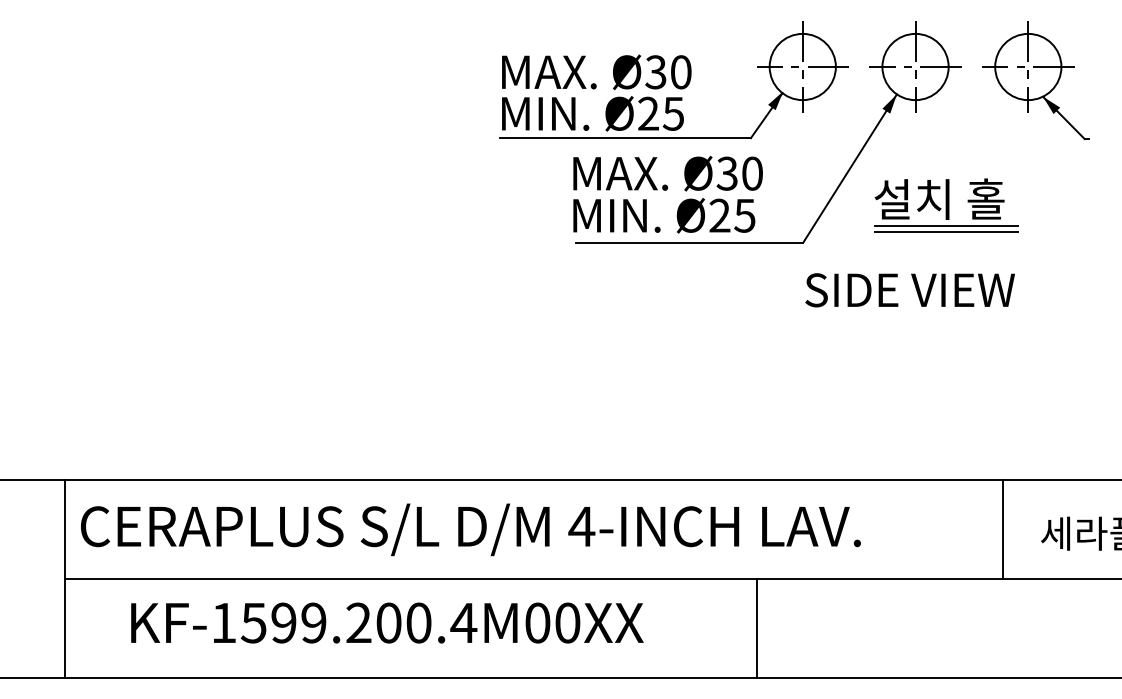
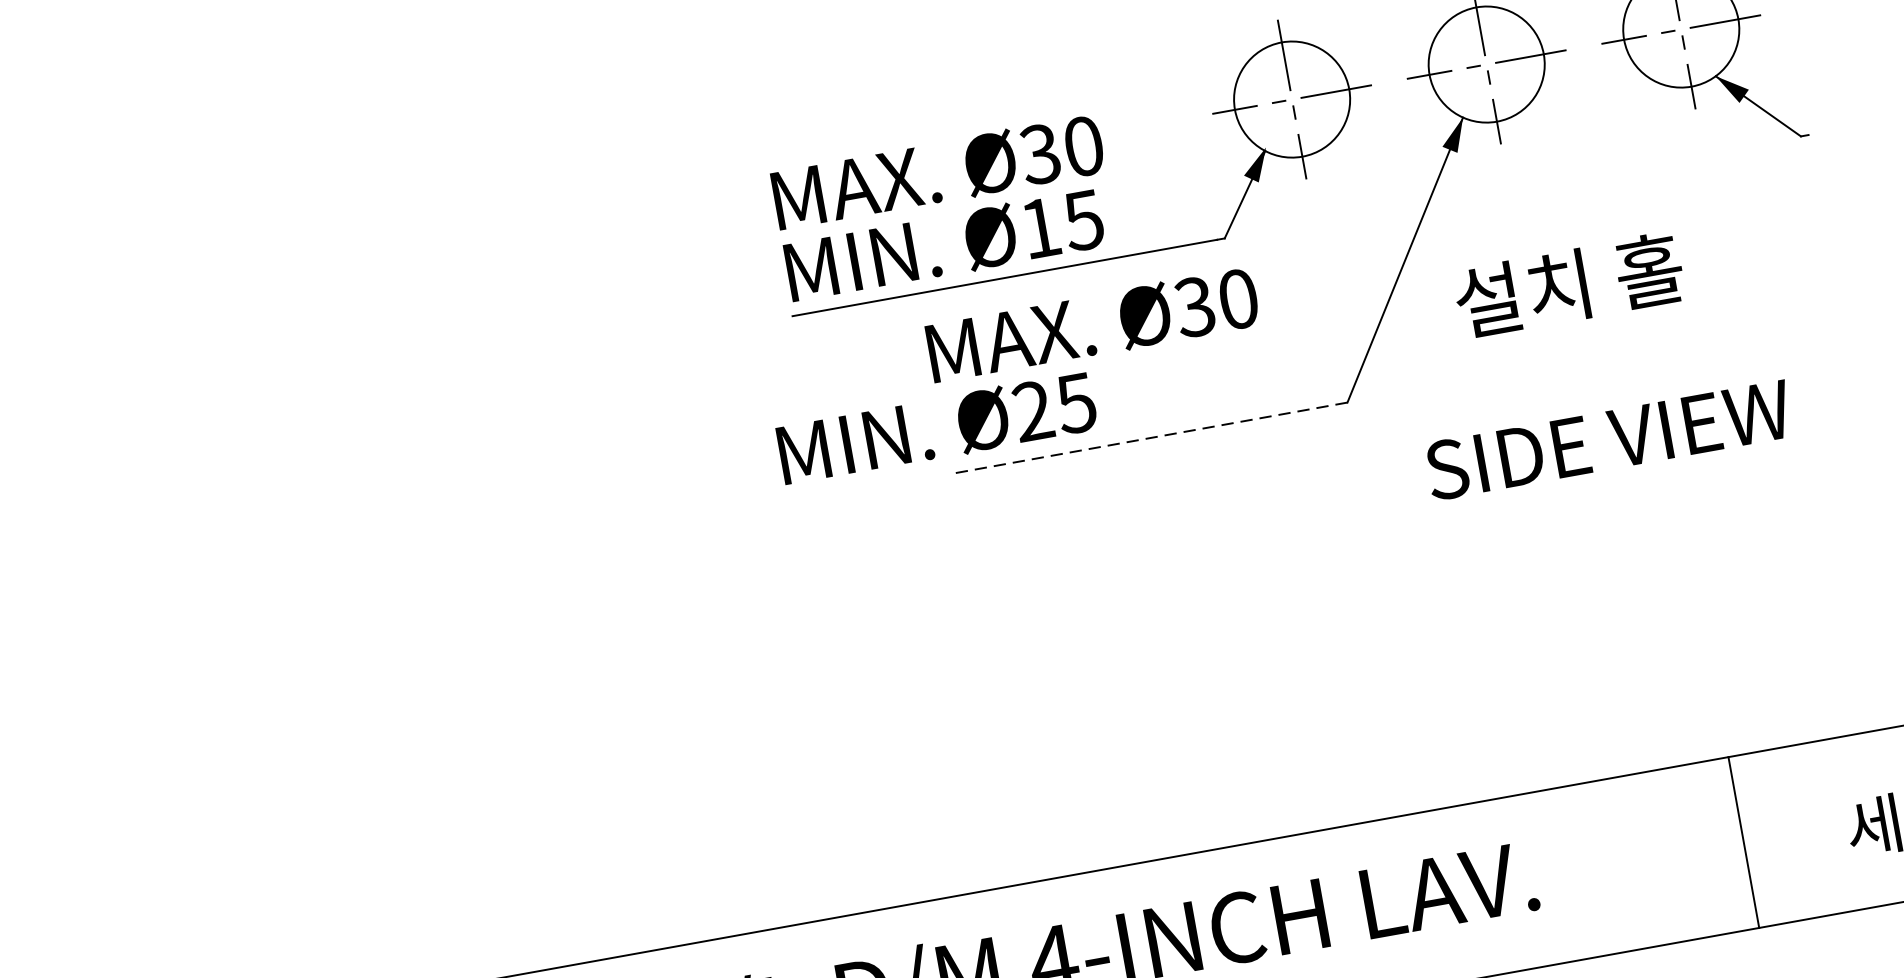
text: (648, 113) -> (1040, 227), Ø25 -> Ø15
text: (664, 215) -> (937, 427), moved
line: (946, 225) -> (1589, 328), removed
line: (946, 232) -> (1591, 340), removed
line: (689, 242) -> (1151, 437), solid -> dashed
text: (909, 290) -> (1607, 440), moved
line: (1003, 529) -> (1744, 842), moved

